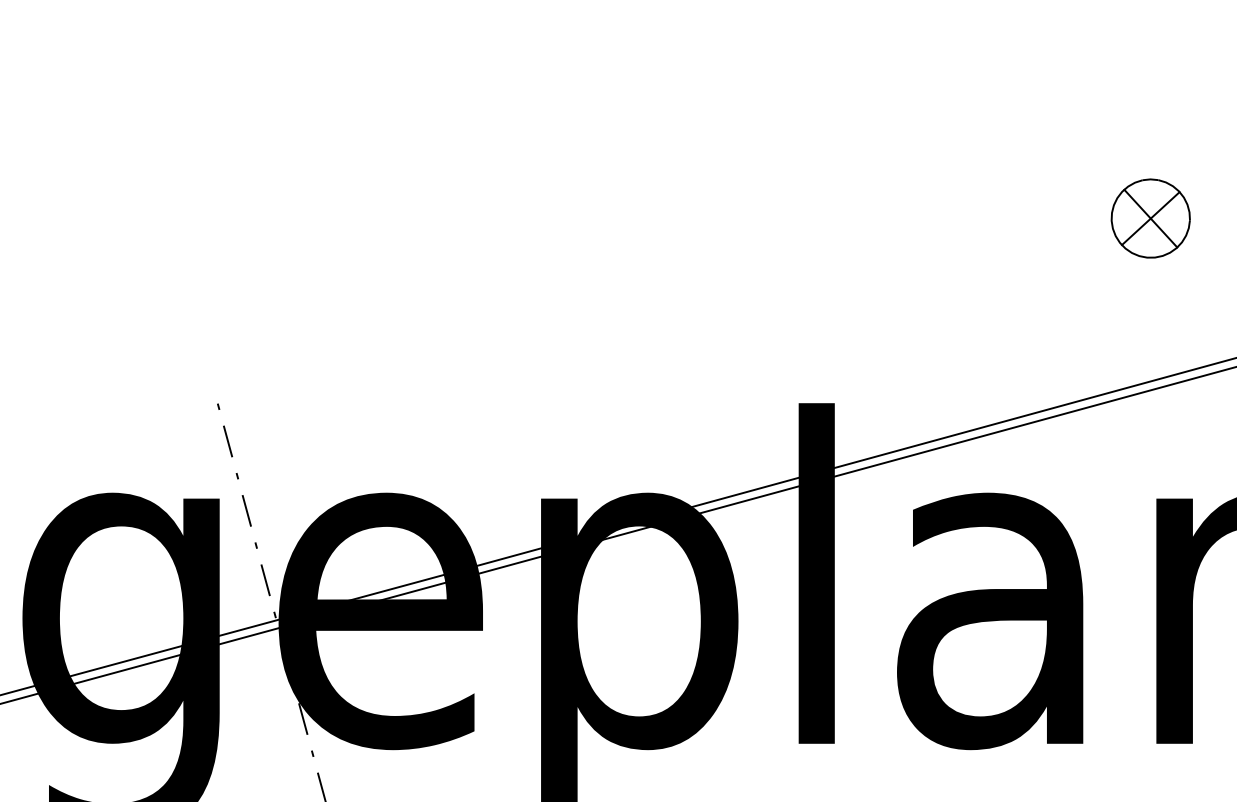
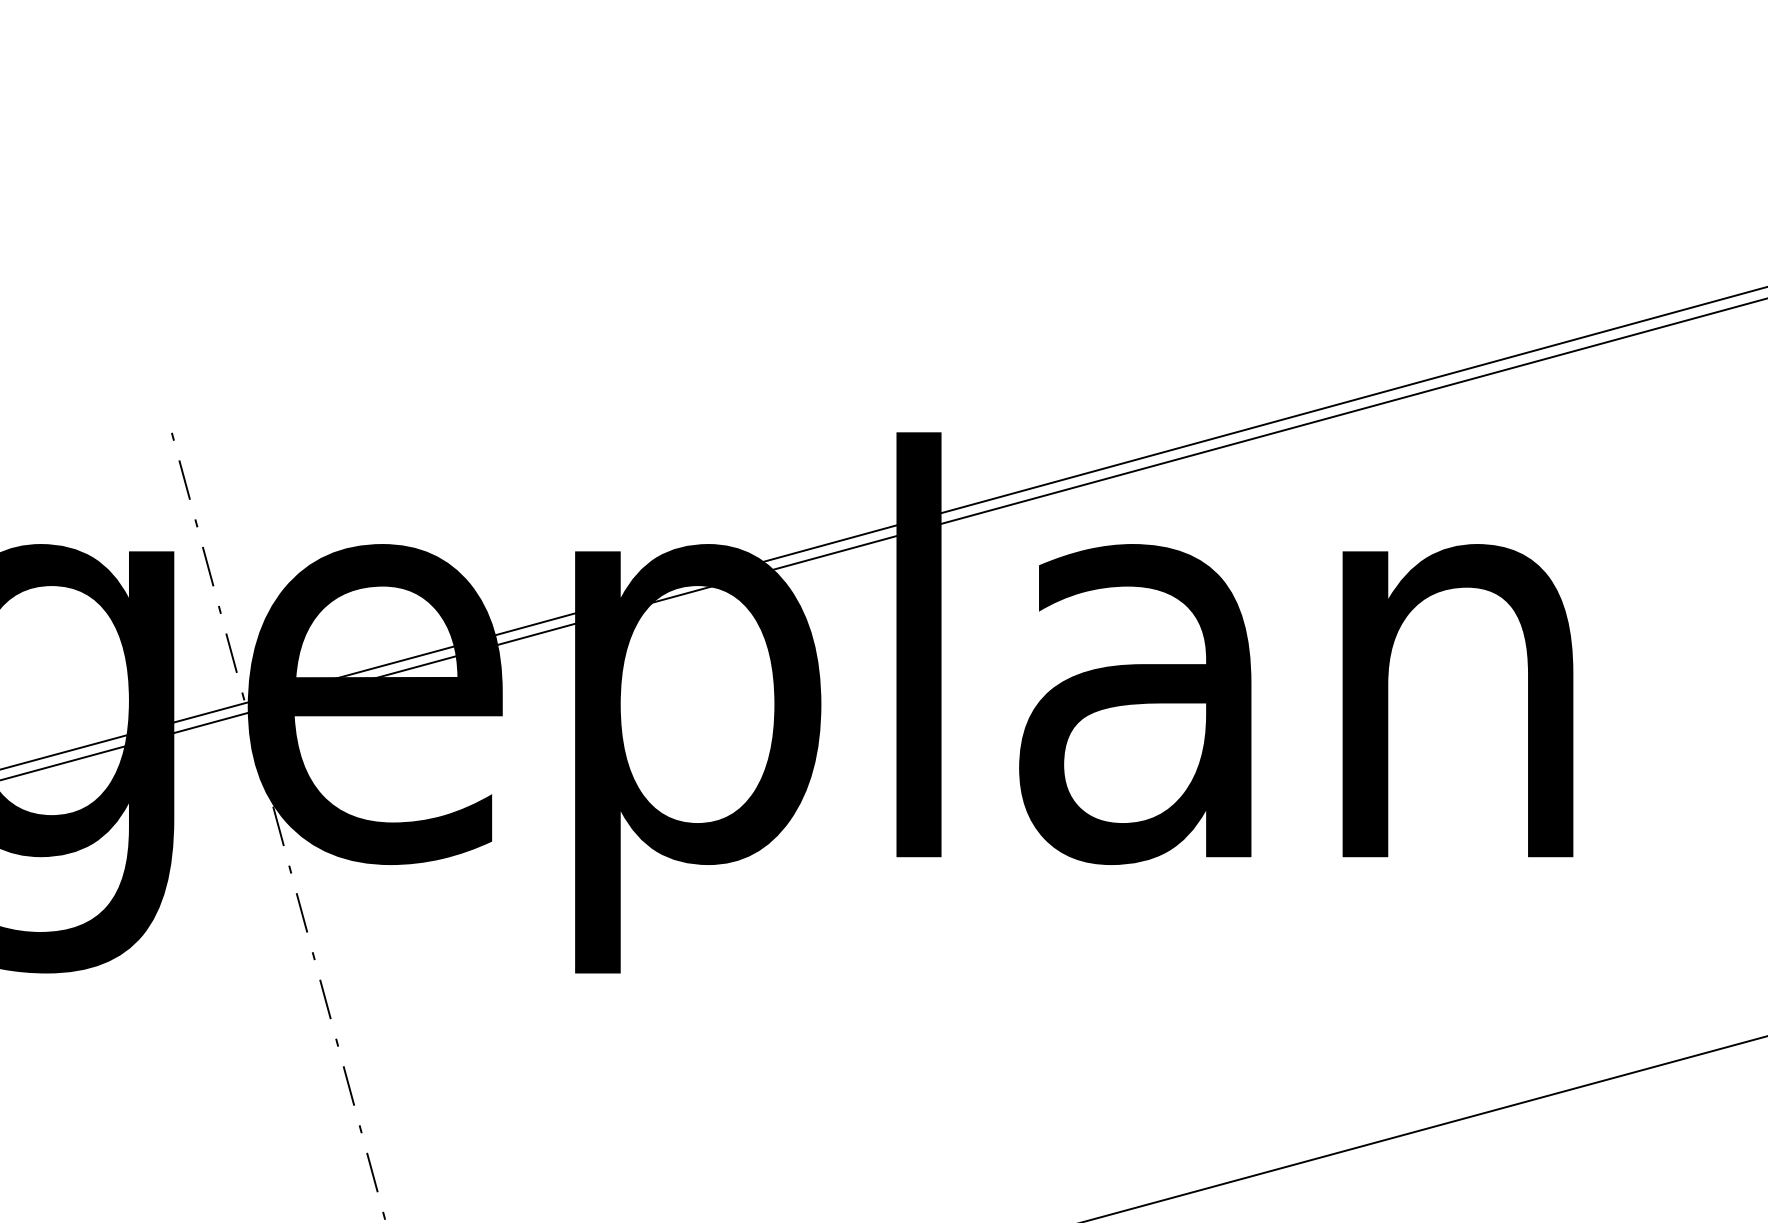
part: (1150, 218) -> (1335, 201), removed

